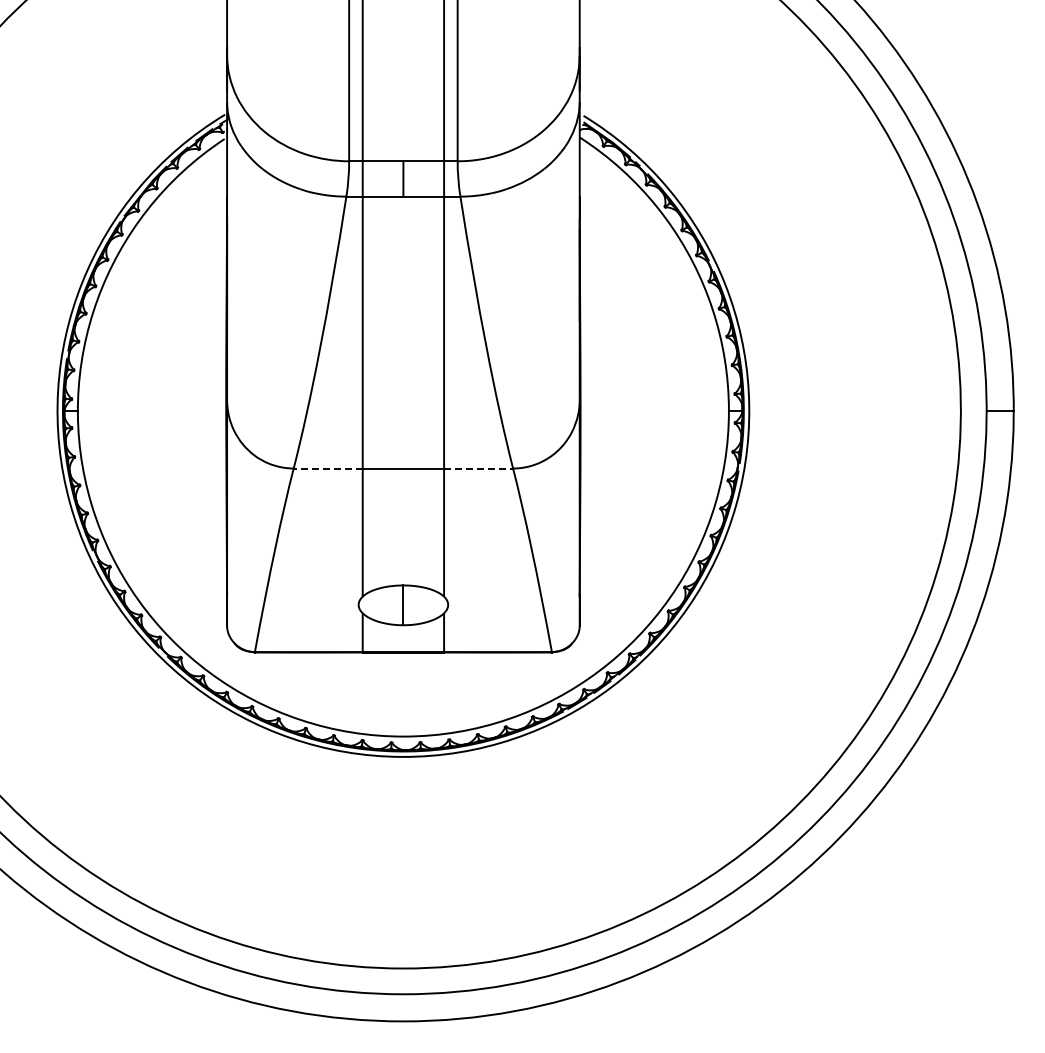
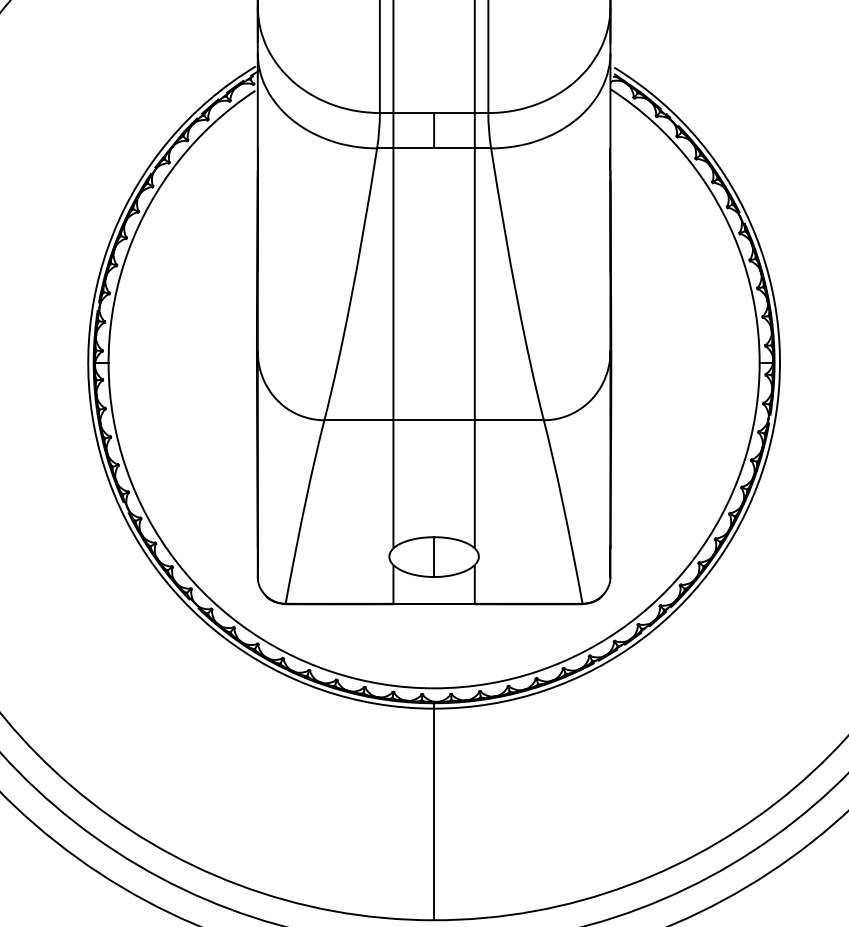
line: (328, 468) -> (359, 420), dashed -> solid
line: (478, 468) -> (509, 420), dashed -> solid
line: (403, 859) -> (434, 811), added

